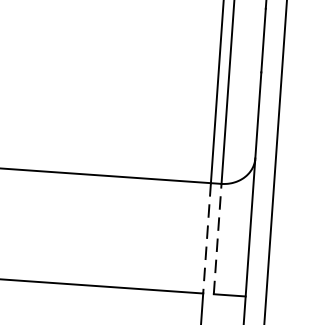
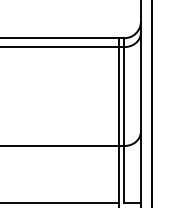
line: (206, 237) -> (118, 174), dashed -> solid
line: (218, 238) -> (124, 174), dashed -> solid

